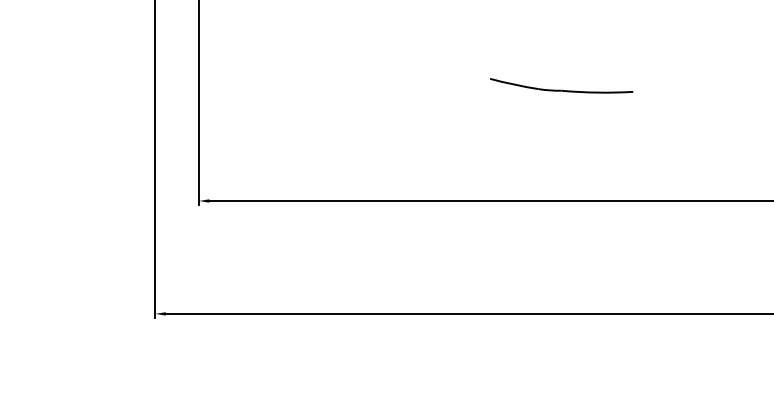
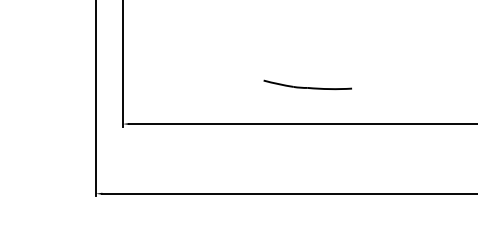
part: (561, 85) -> (307, 84), moved

